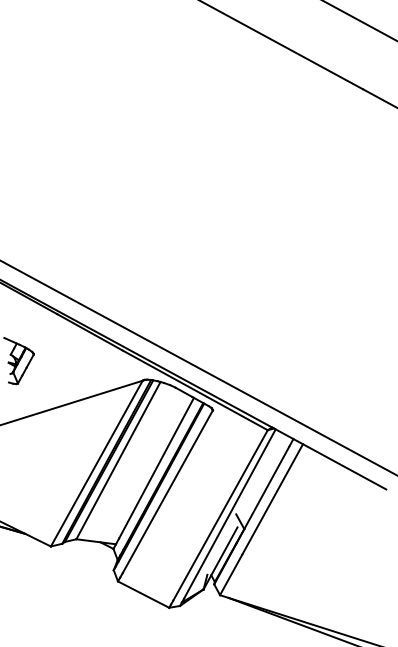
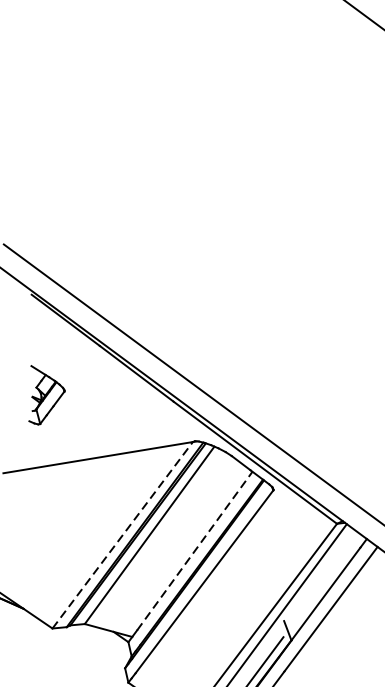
line: (96, 463) -> (122, 535), solid -> dashed
line: (156, 468) -> (194, 551), solid -> dashed

